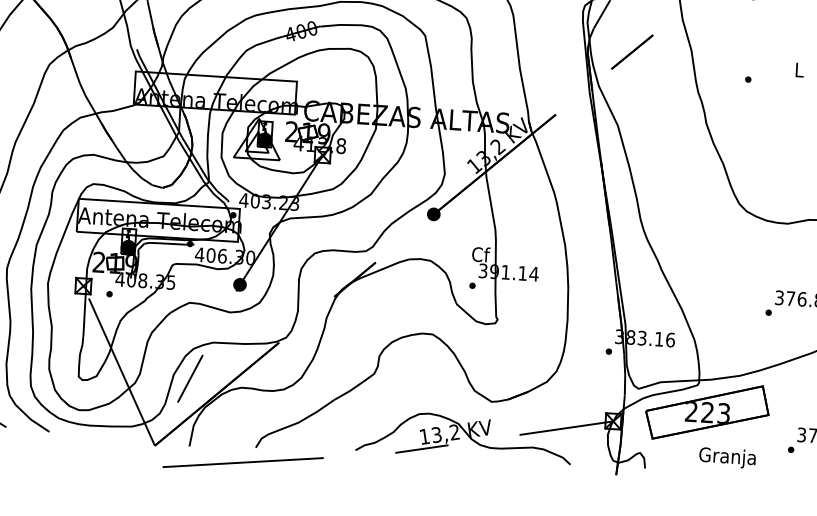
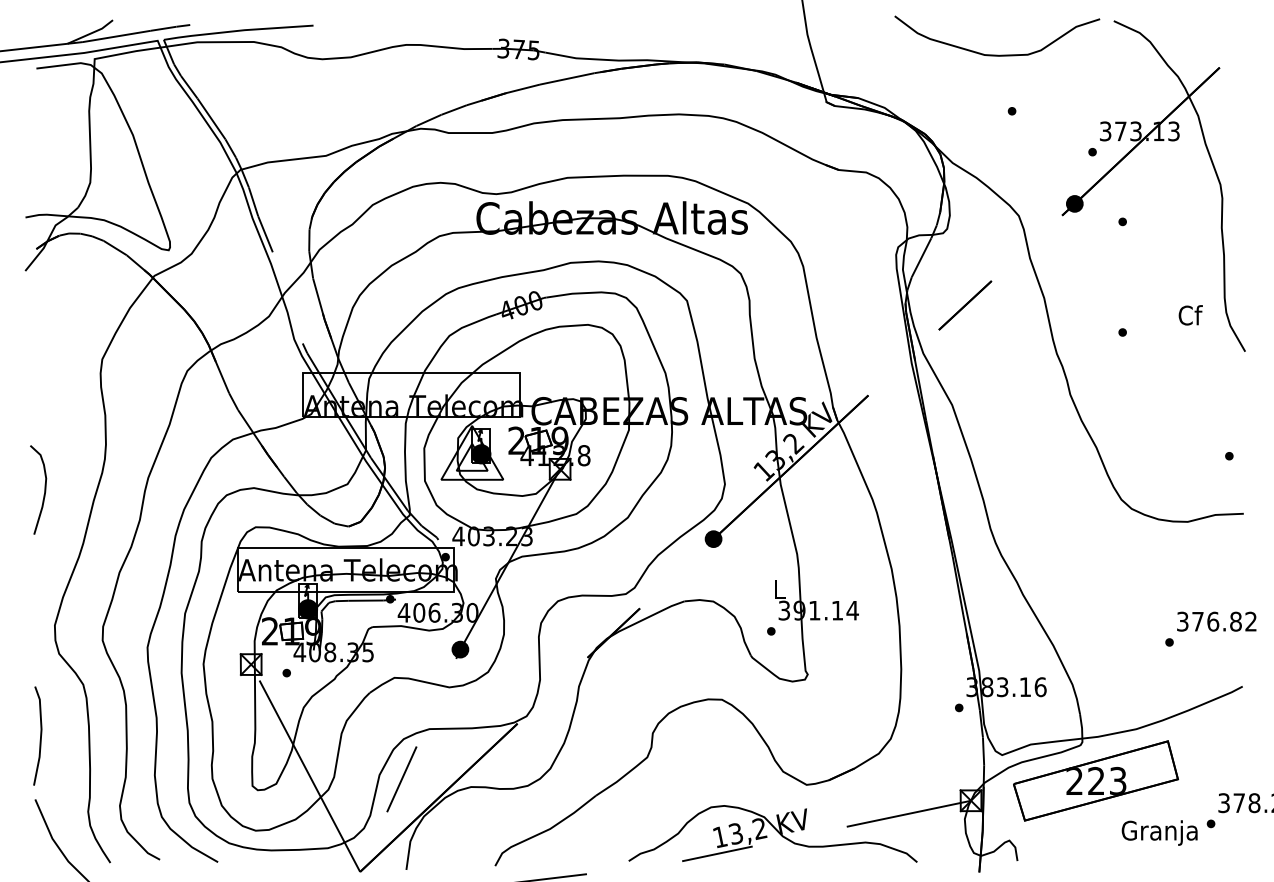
text: (799, 70) -> (1190, 315), L -> Cf
text: (481, 254) -> (780, 588), Cf -> L
text: (727, 457) -> (1159, 832), moved

